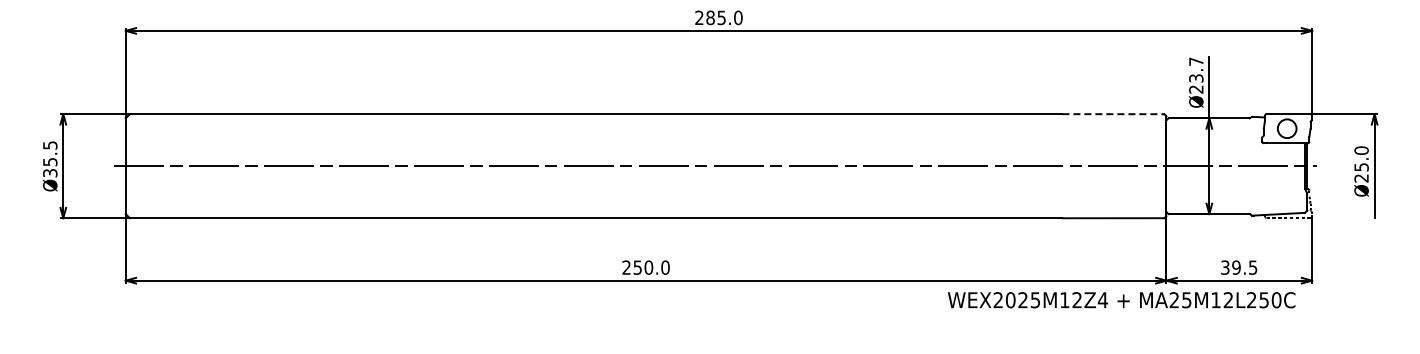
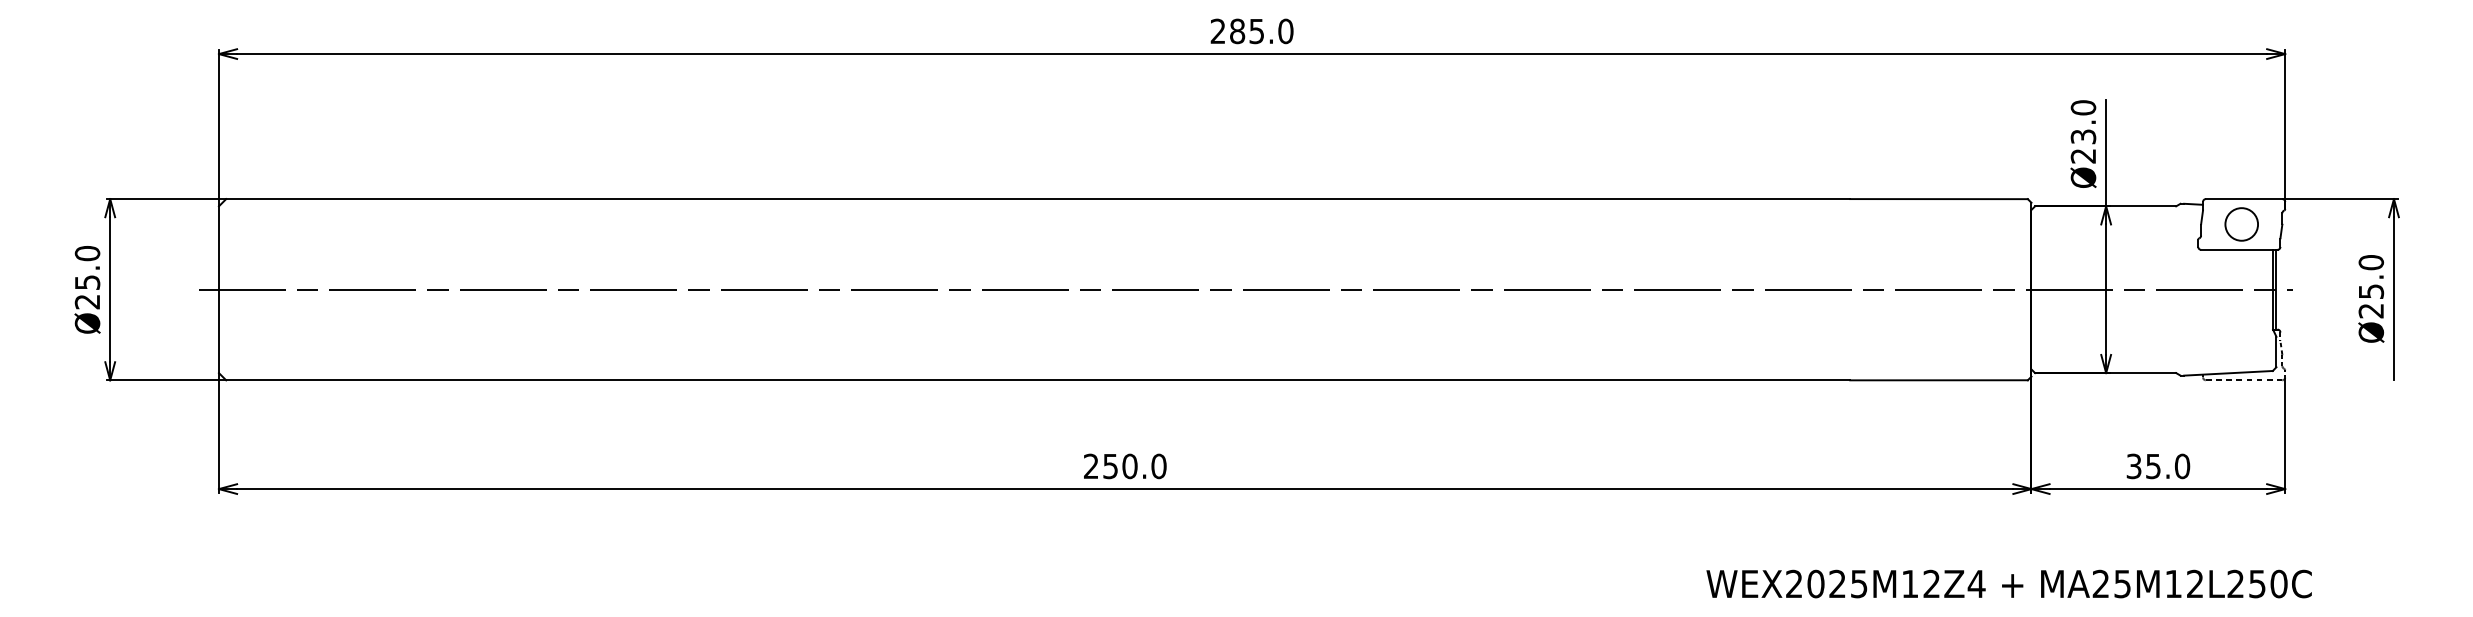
text: (1196, 61) -> (2083, 107), Ø23.7 -> Ø23.0
line: (1113, 114) -> (1939, 199), dashed -> solid
text: (50, 159) -> (87, 278), Ø35.5 -> Ø25.0
text: (1244, 267) -> (2167, 466), 39.5 -> 35.0
text: (1121, 300) -> (2008, 584), moved

